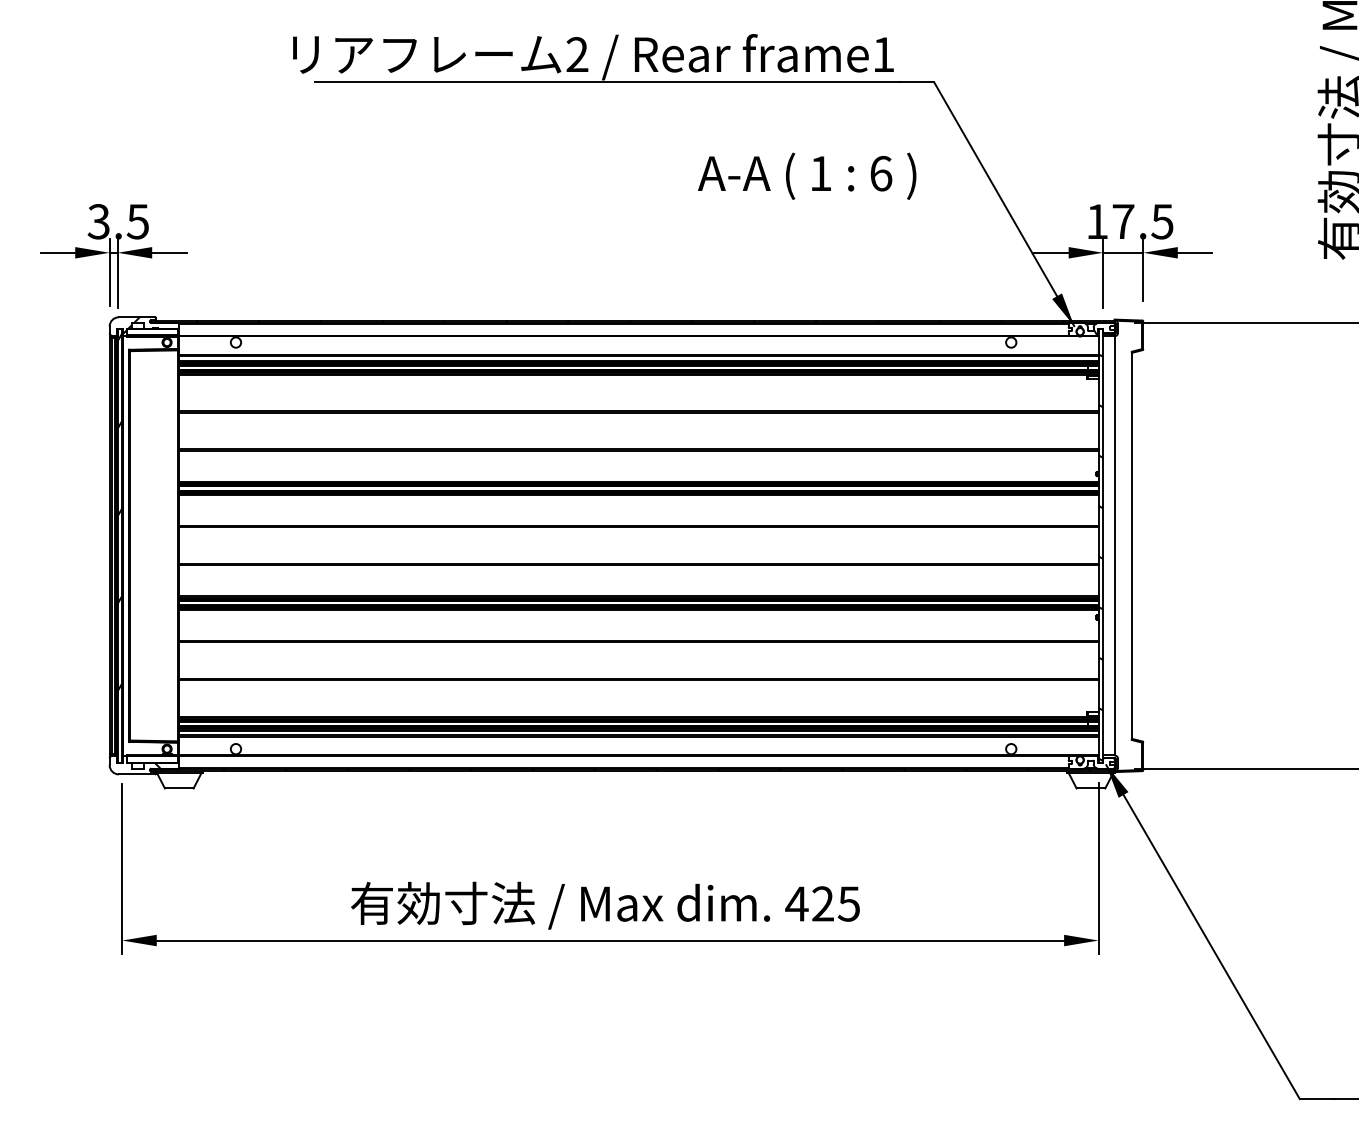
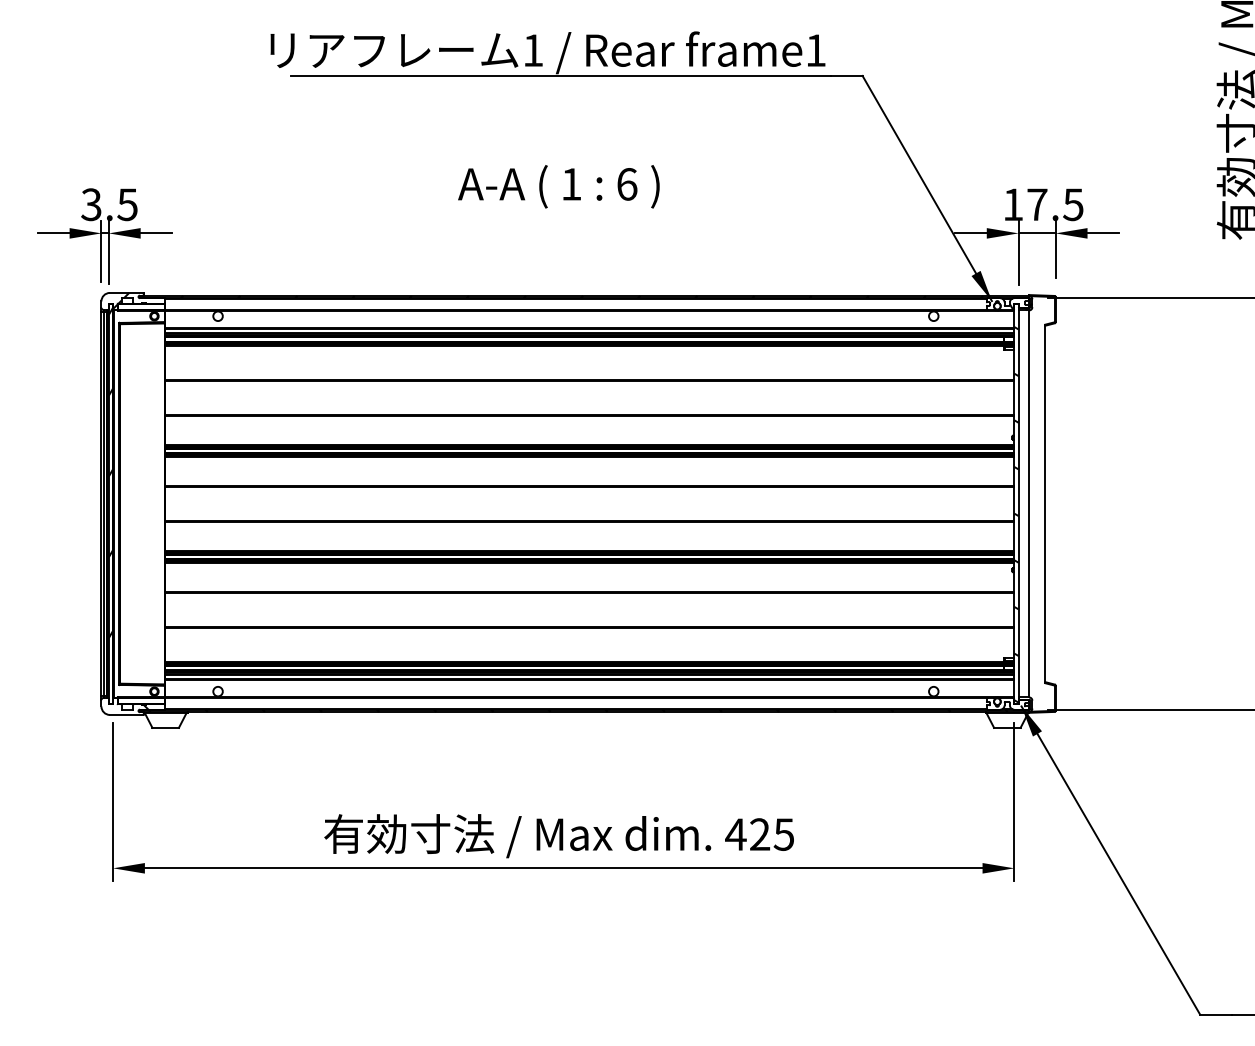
text: (577, 54) -> (533, 50), 2 -> 1
text: (807, 175) -> (559, 186), moved

